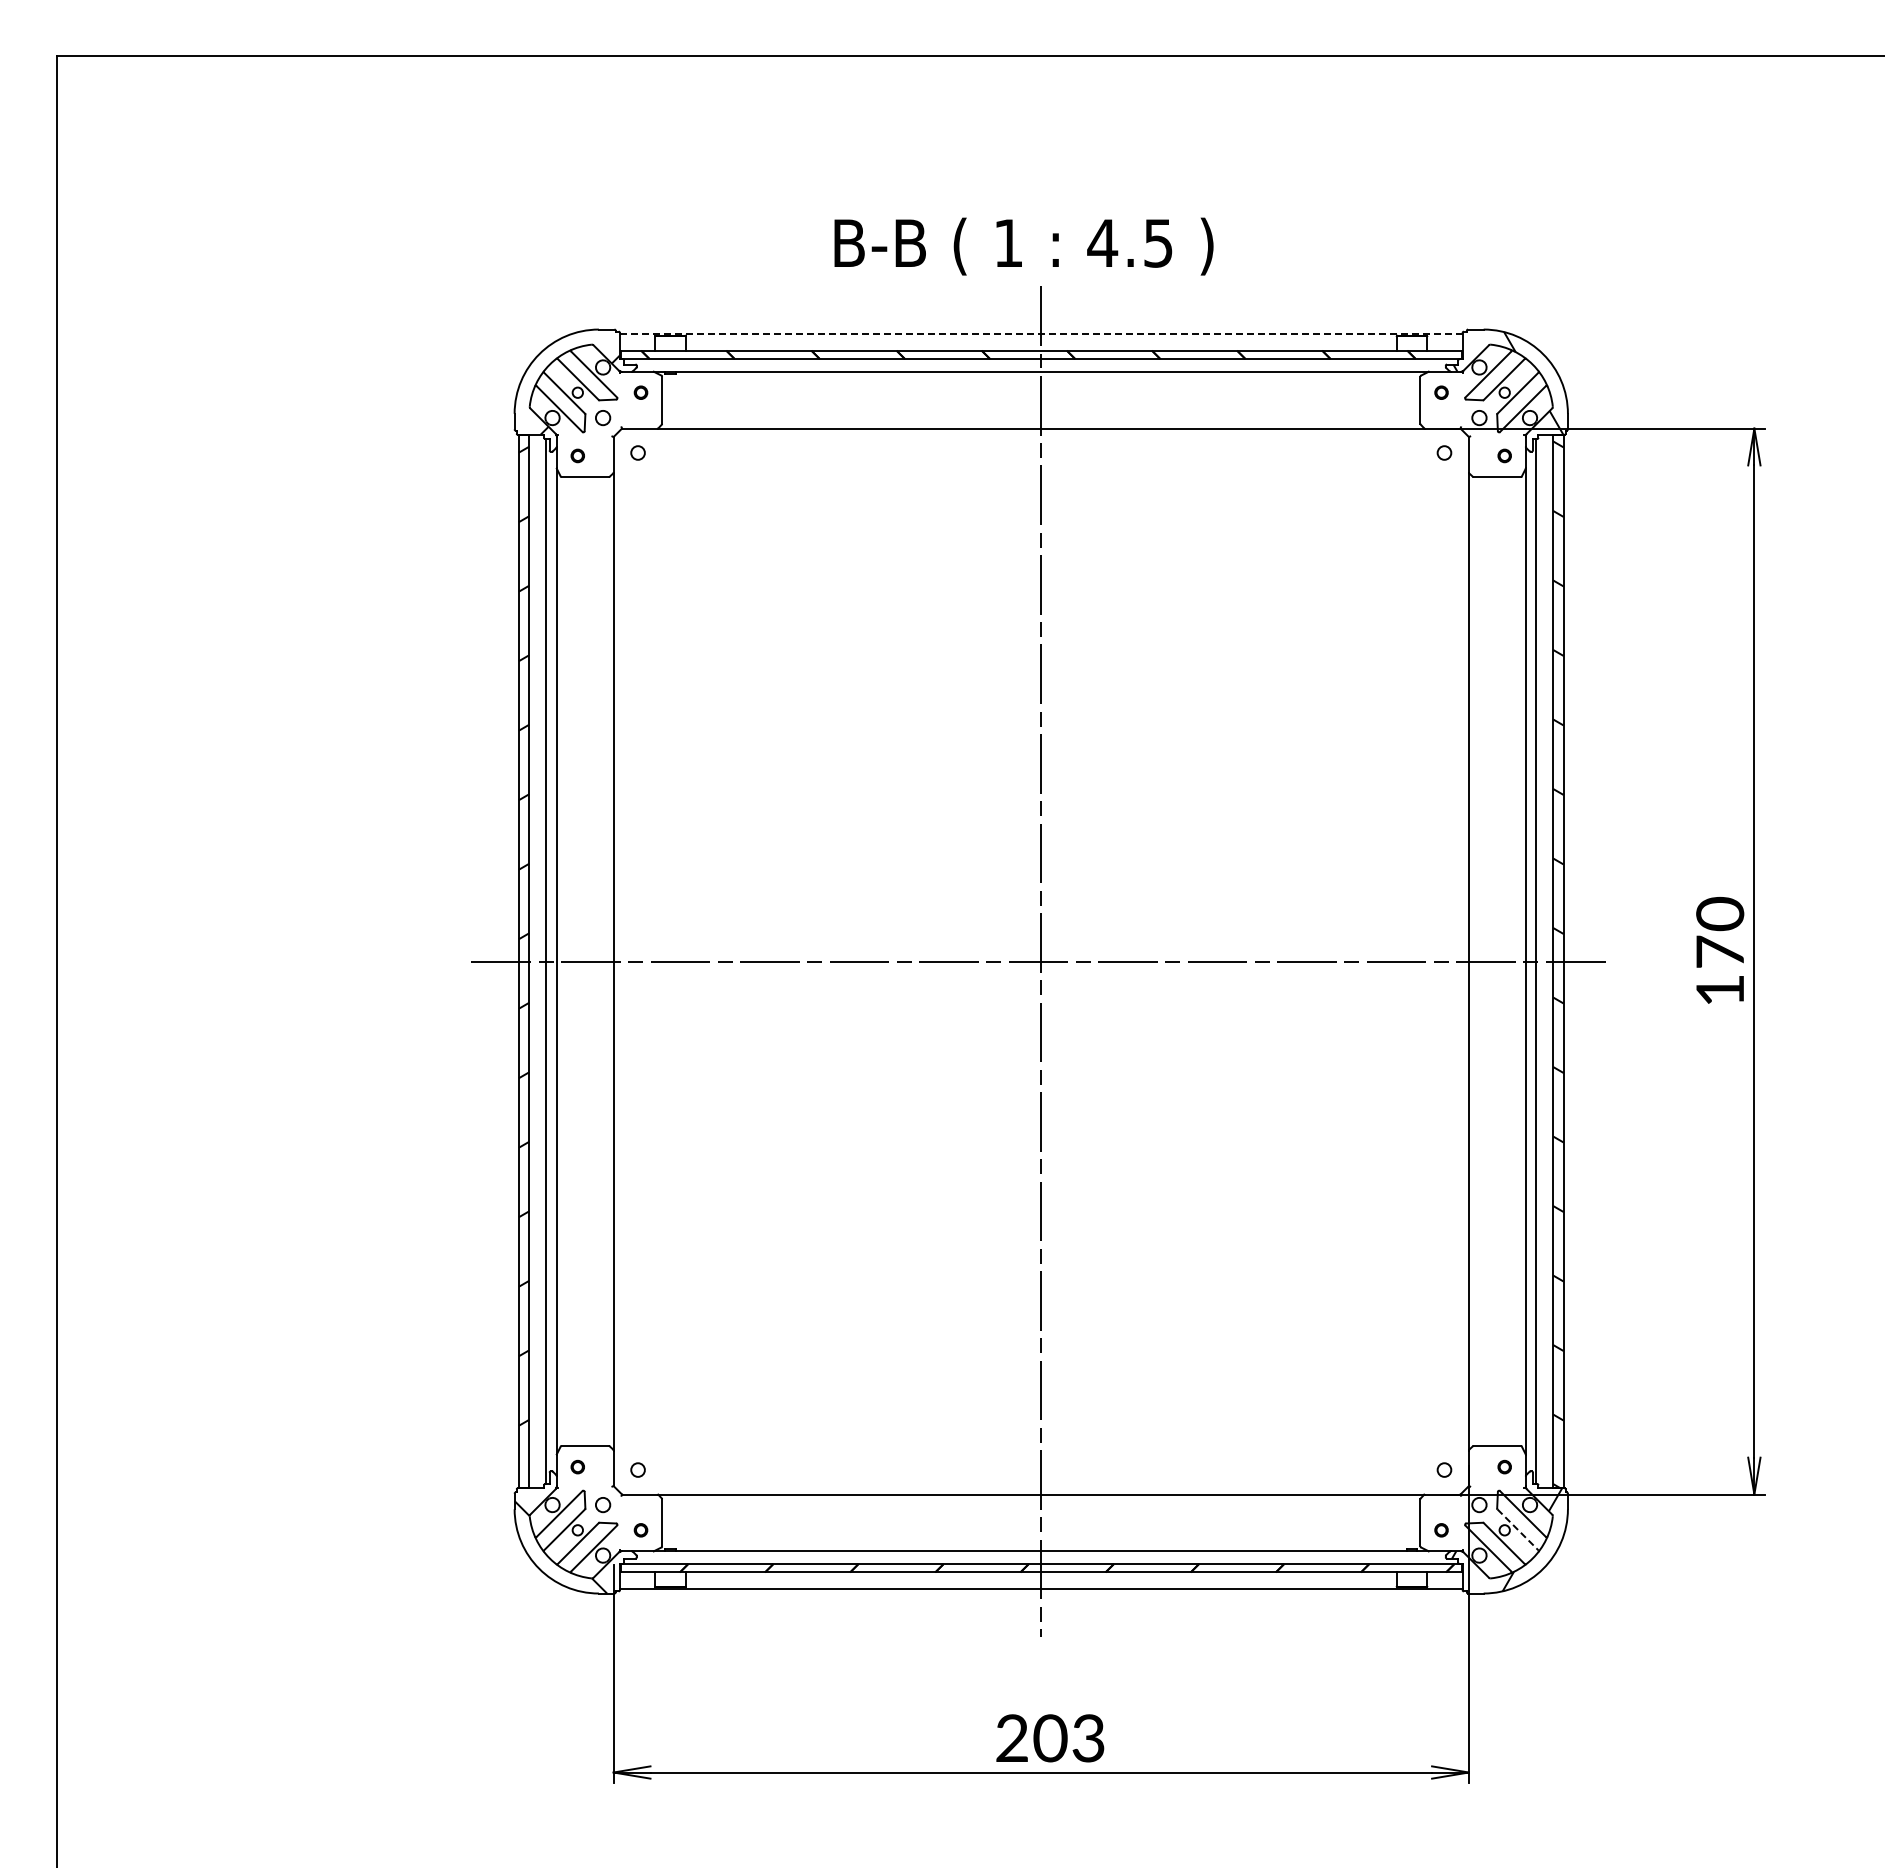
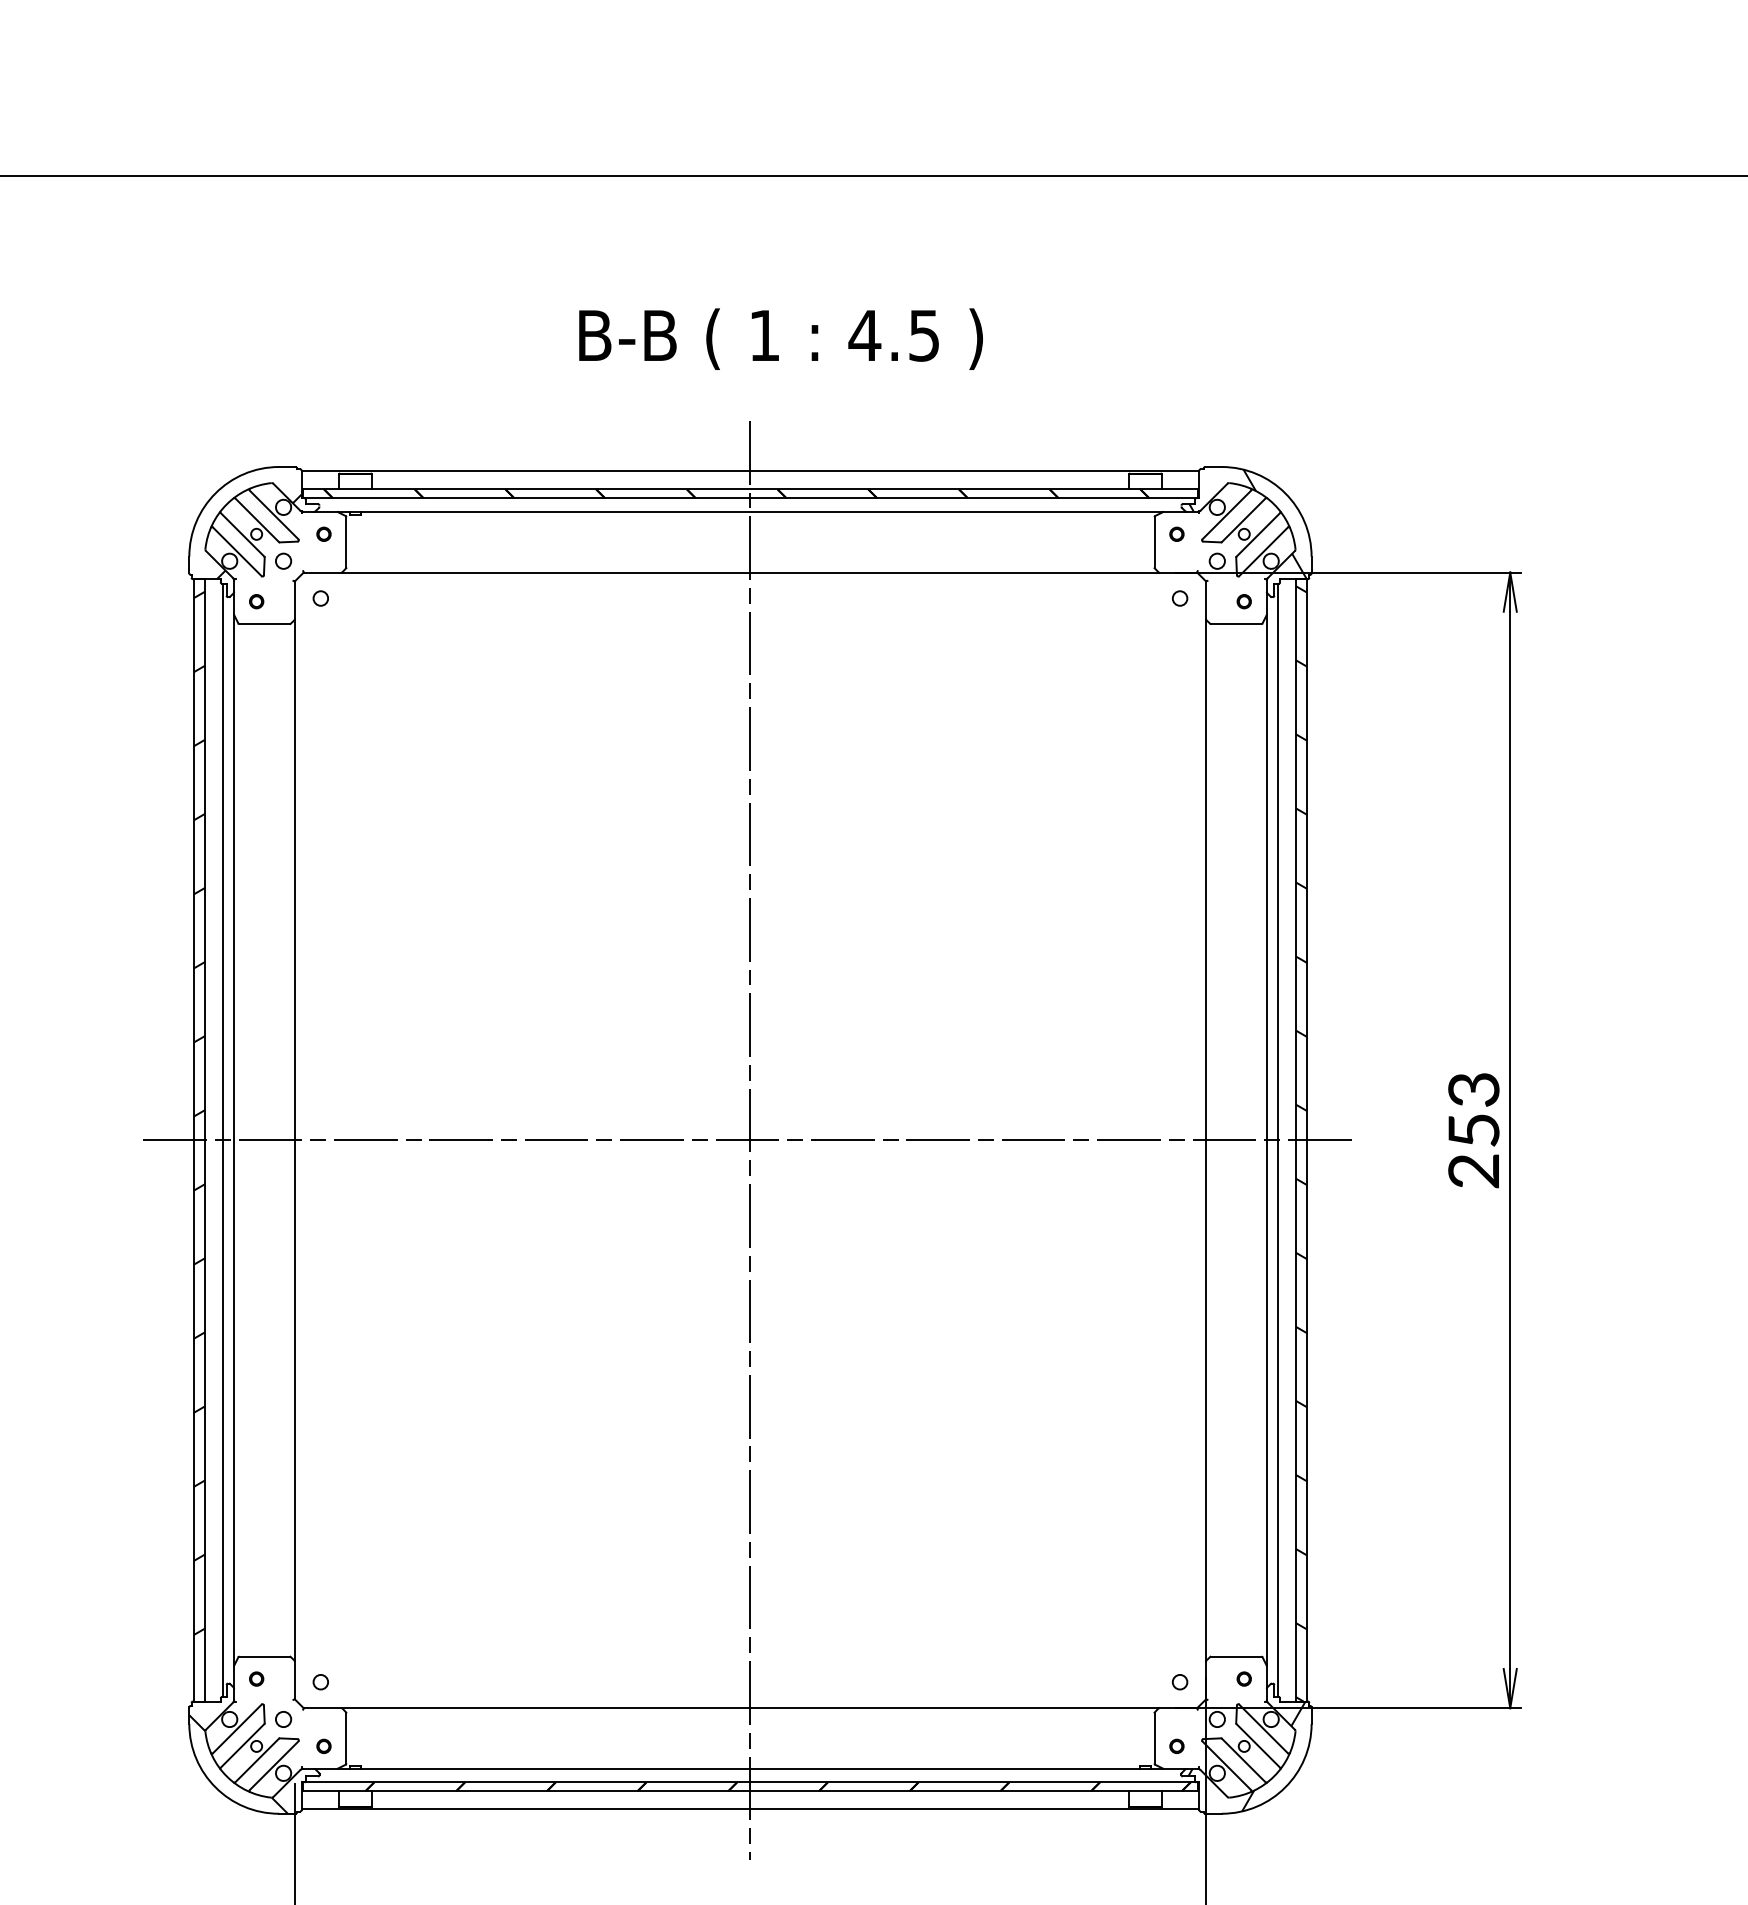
text: (1023, 246) -> (780, 339), moved
line: (1040, 333) -> (749, 471), dashed -> solid
text: (1720, 951) -> (1474, 1129), 170 -> 253
line: (1517, 1529) -> (1257, 1745), dashed -> solid

